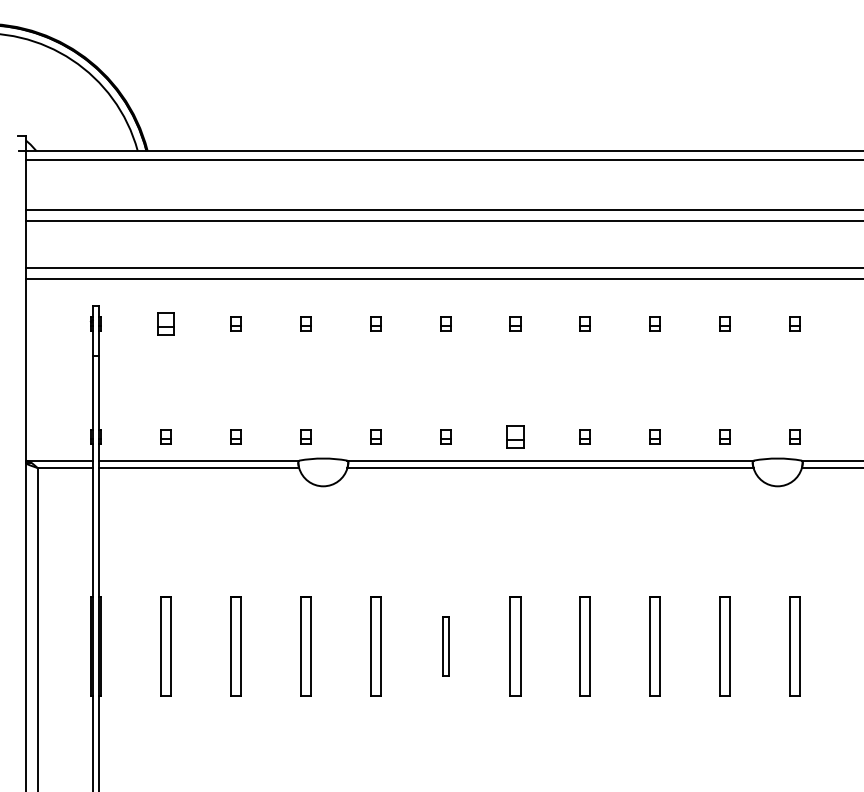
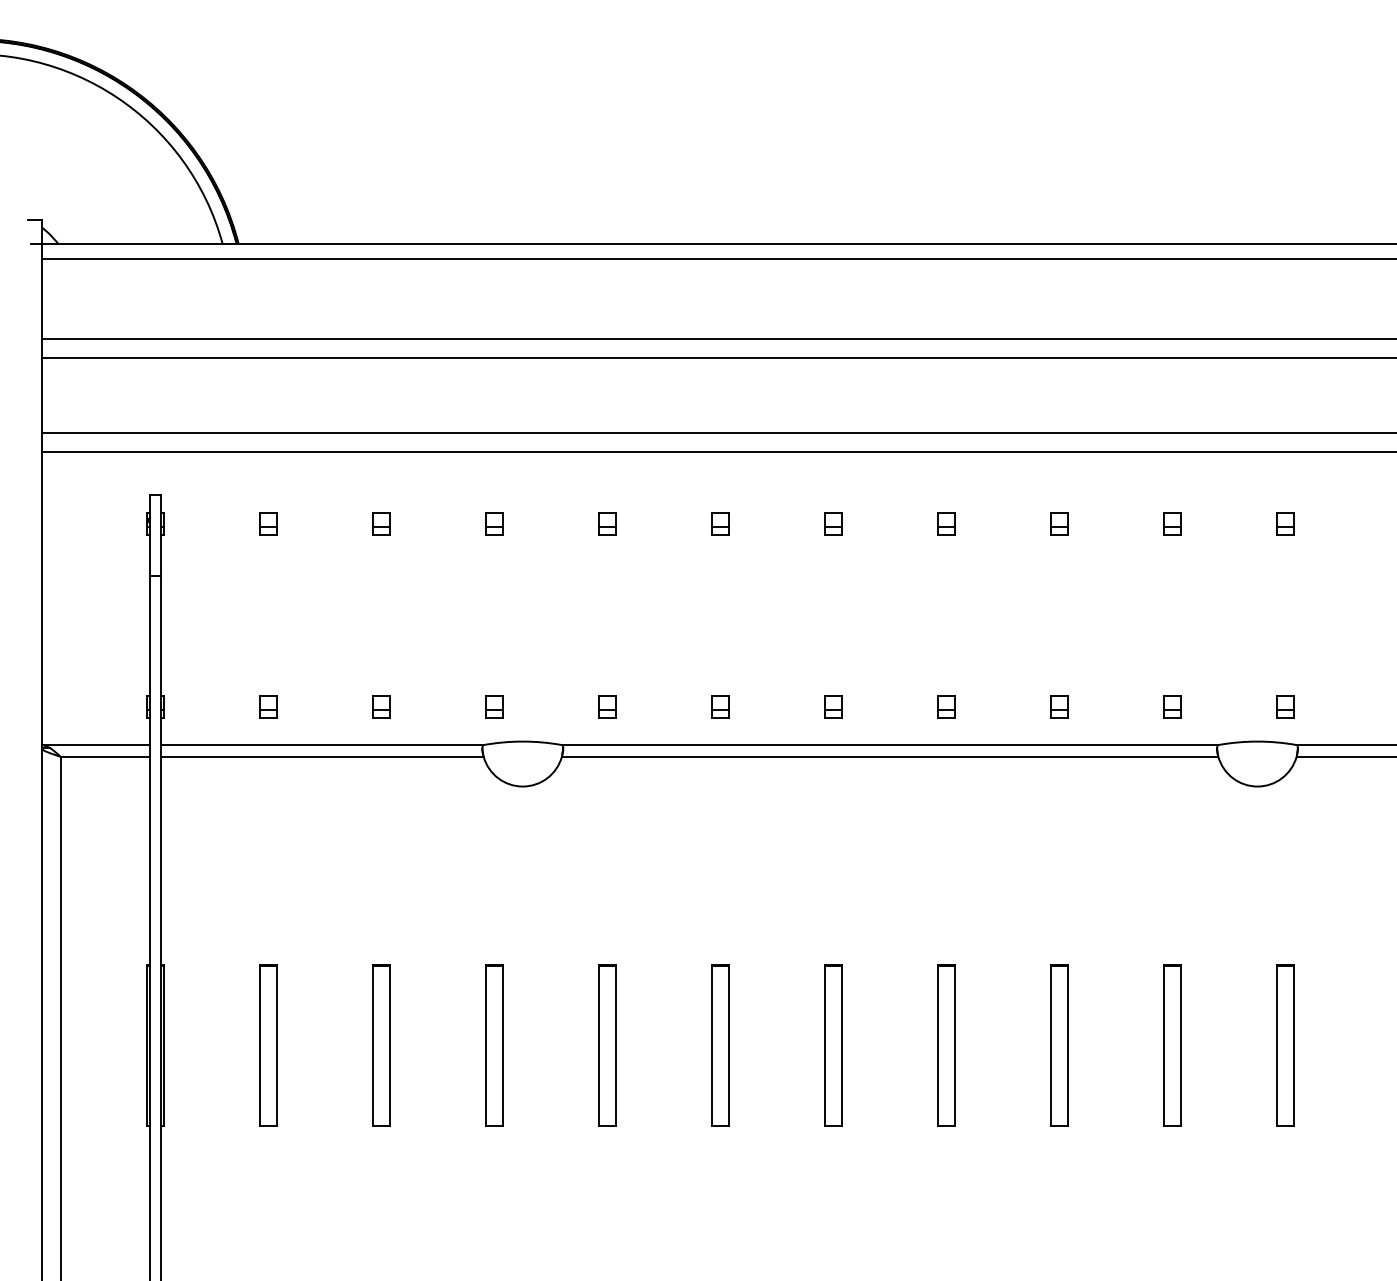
part: (165, 323) -> (267, 523), size x0.62
part: (515, 436) -> (833, 705), size x0.62
part: (445, 646) -> (720, 1045), size x1.67

